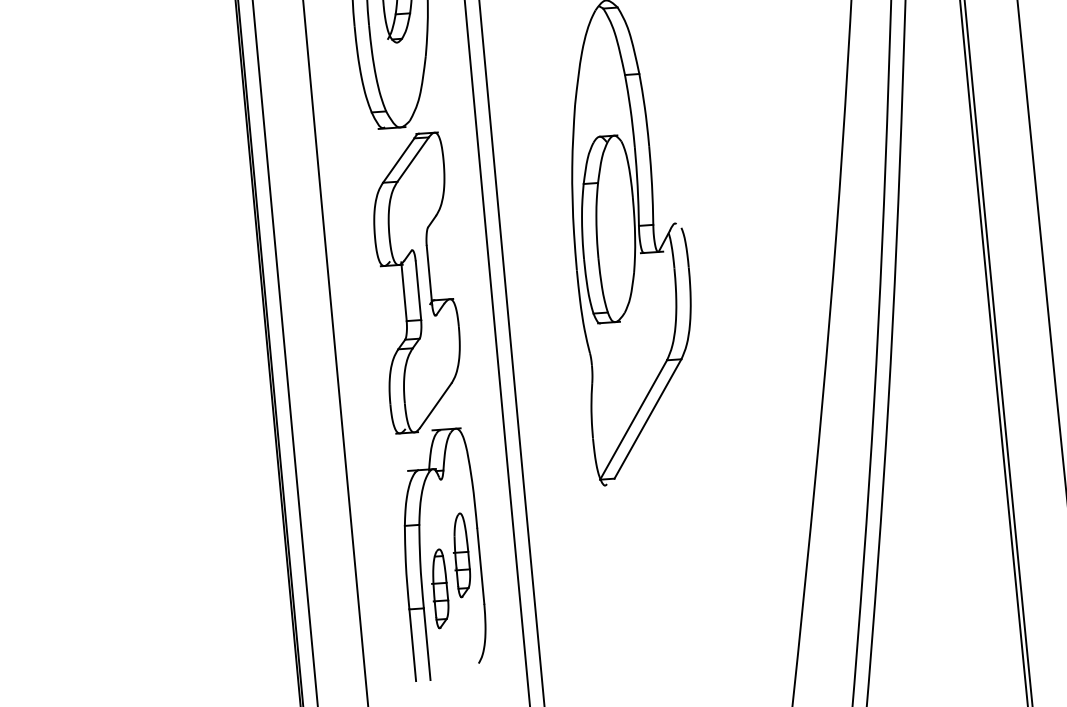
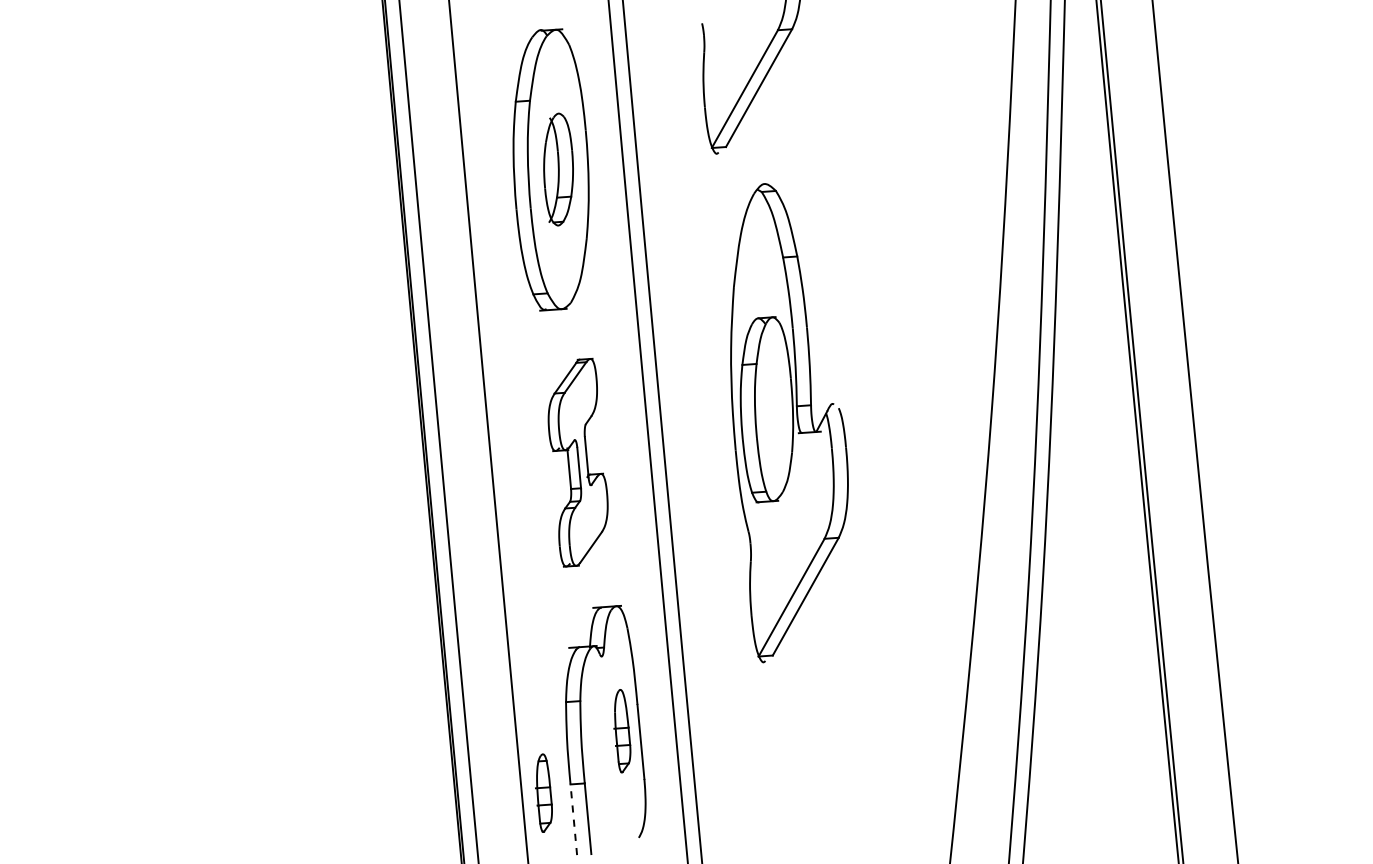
part: (417, 282) -> (578, 462), size x0.7
part: (439, 588) -> (543, 792), moved
line: (412, 644) -> (573, 819), solid -> dashed

